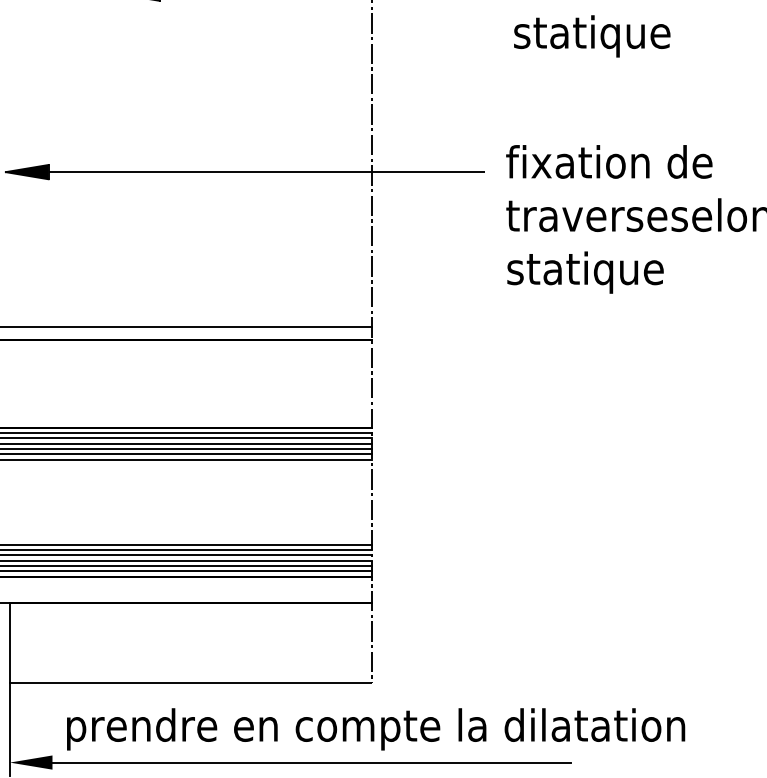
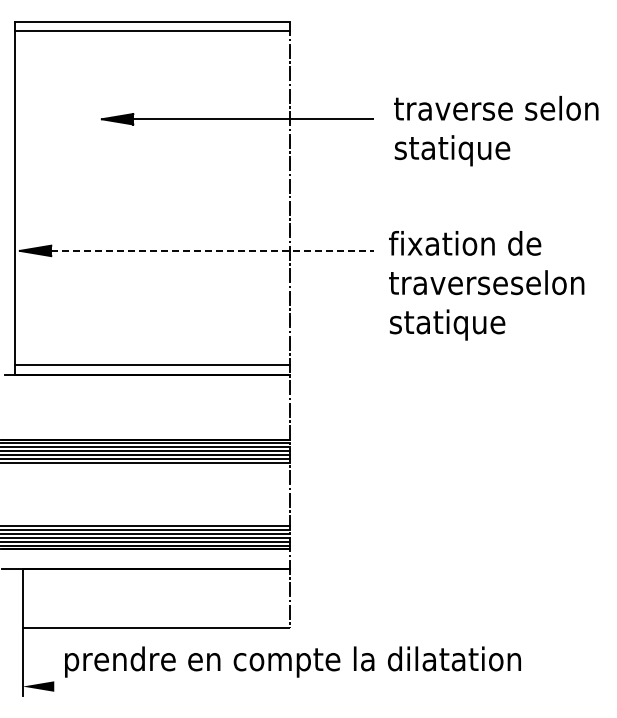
line: (266, 171) -> (212, 250), solid -> dashed
line: (311, 762) -> (245, 686), removed

